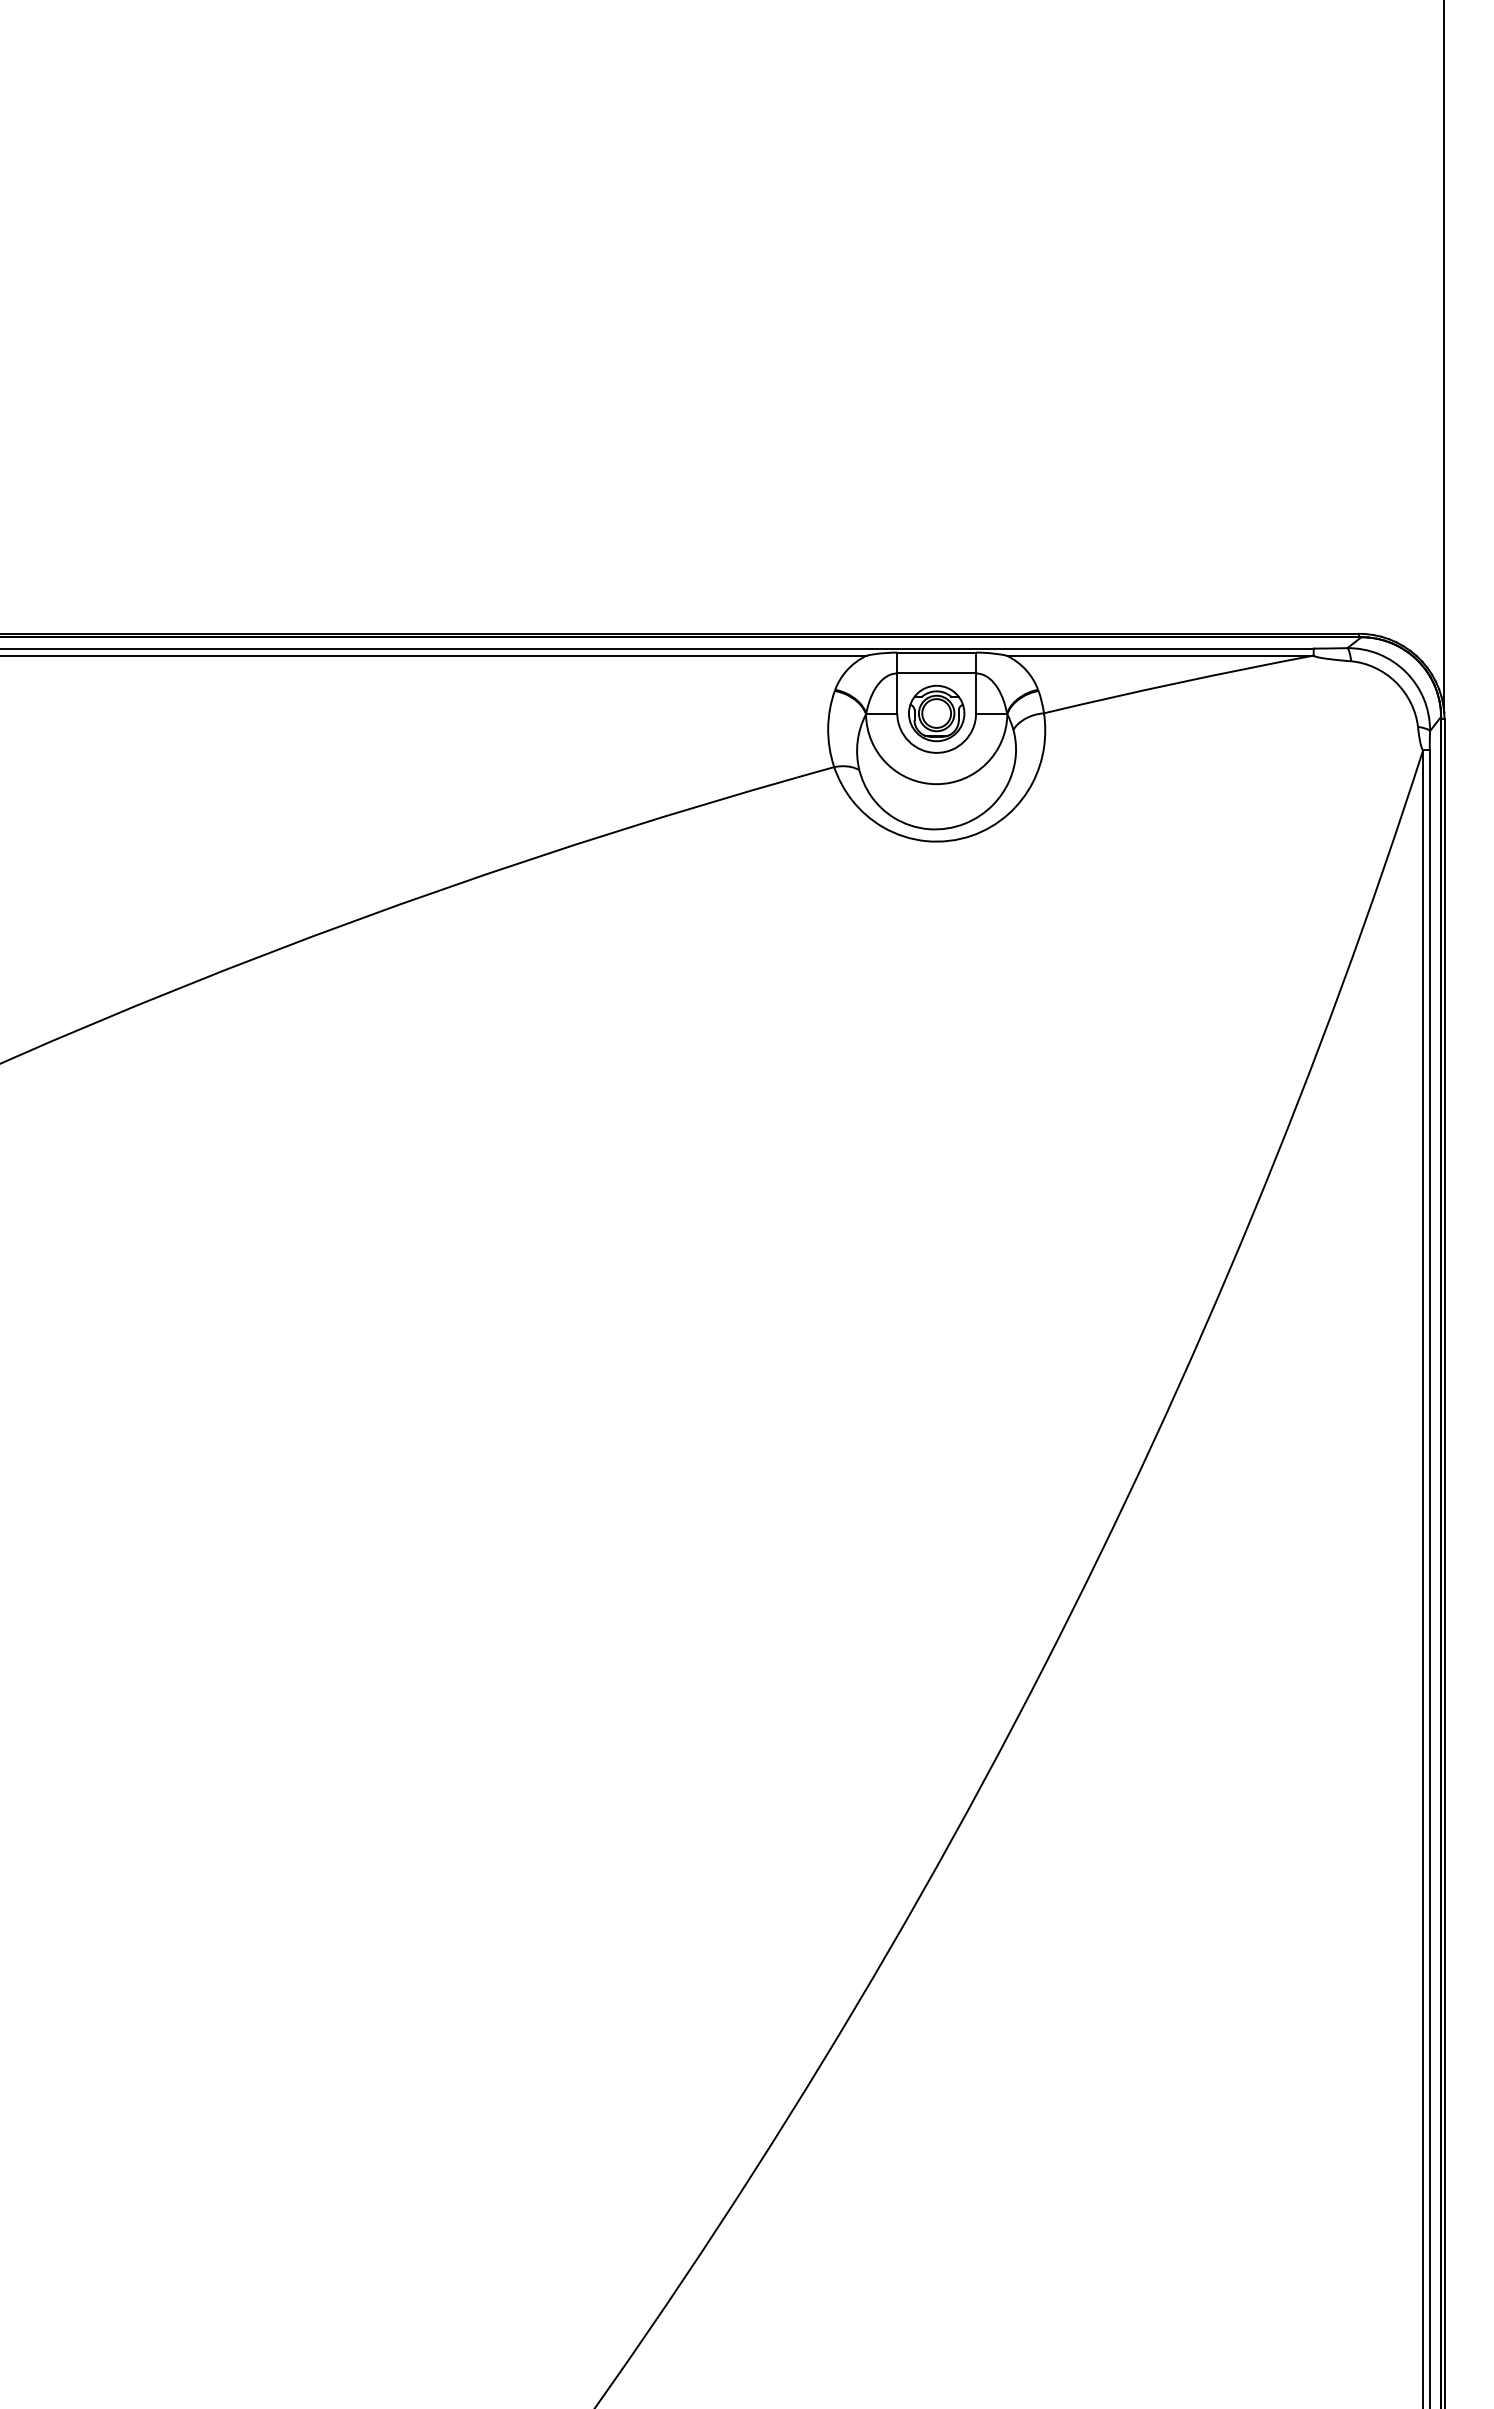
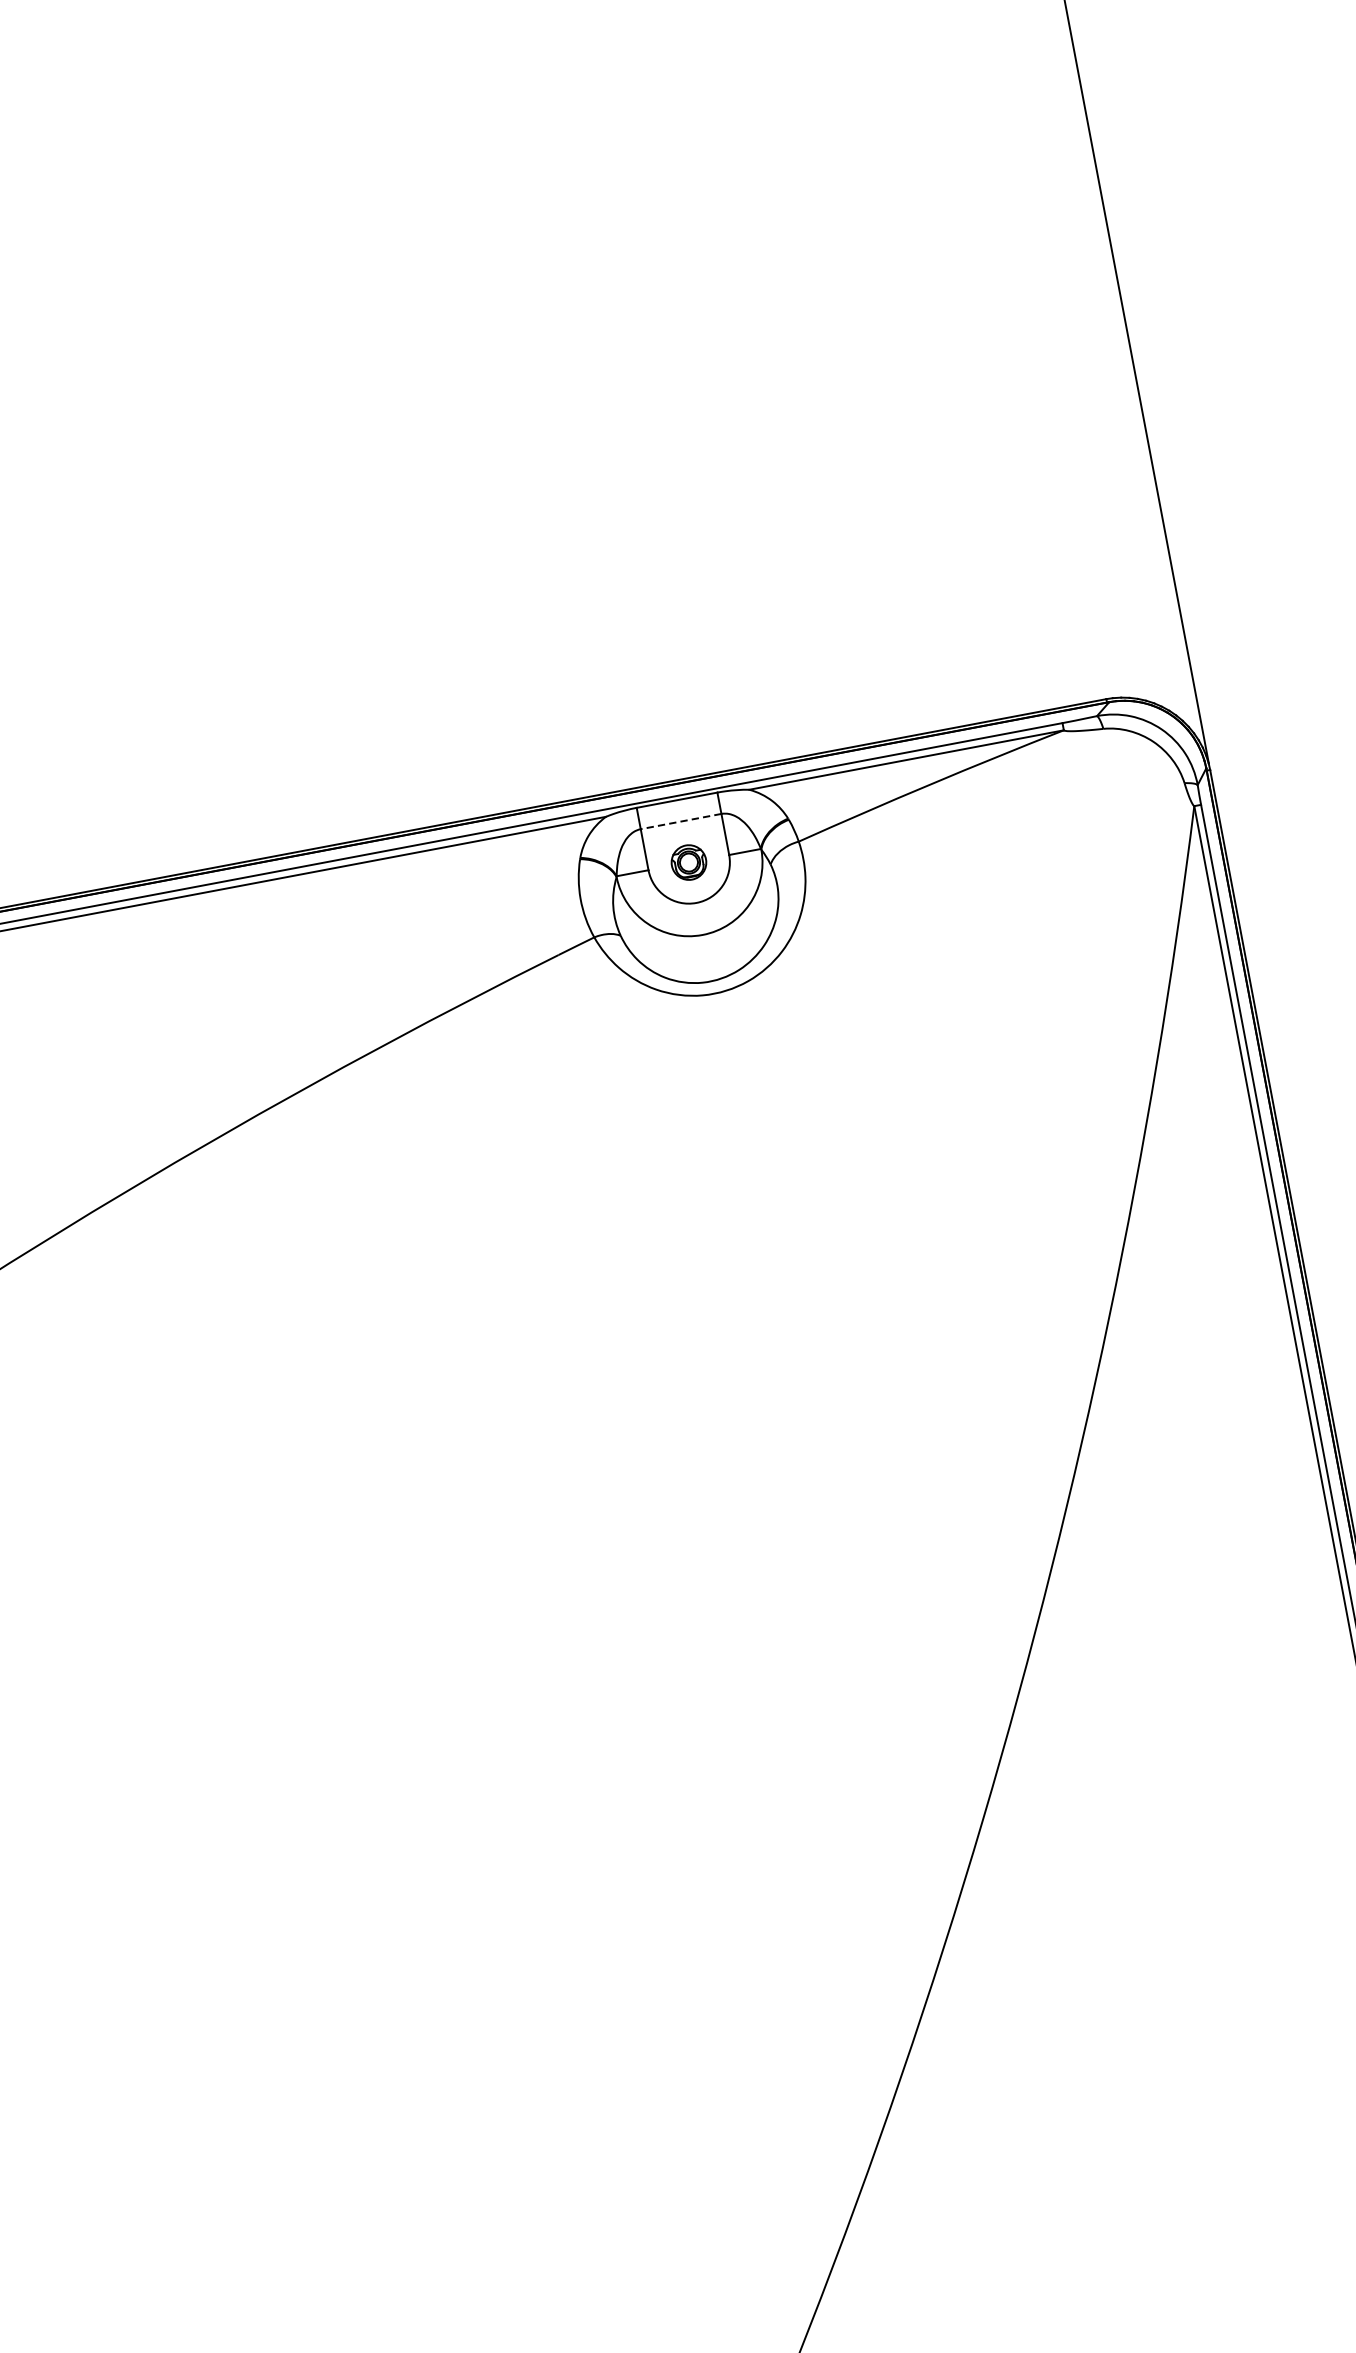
line: (936, 673) -> (680, 821), solid -> dashed
part: (936, 713) -> (688, 862), size x0.6

